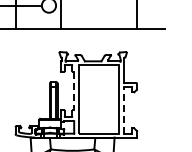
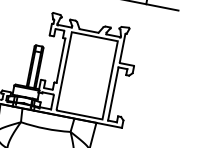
line: (74, 91) -> (60, 61), dashed -> solid
line: (124, 109) -> (114, 93), dashed -> solid

